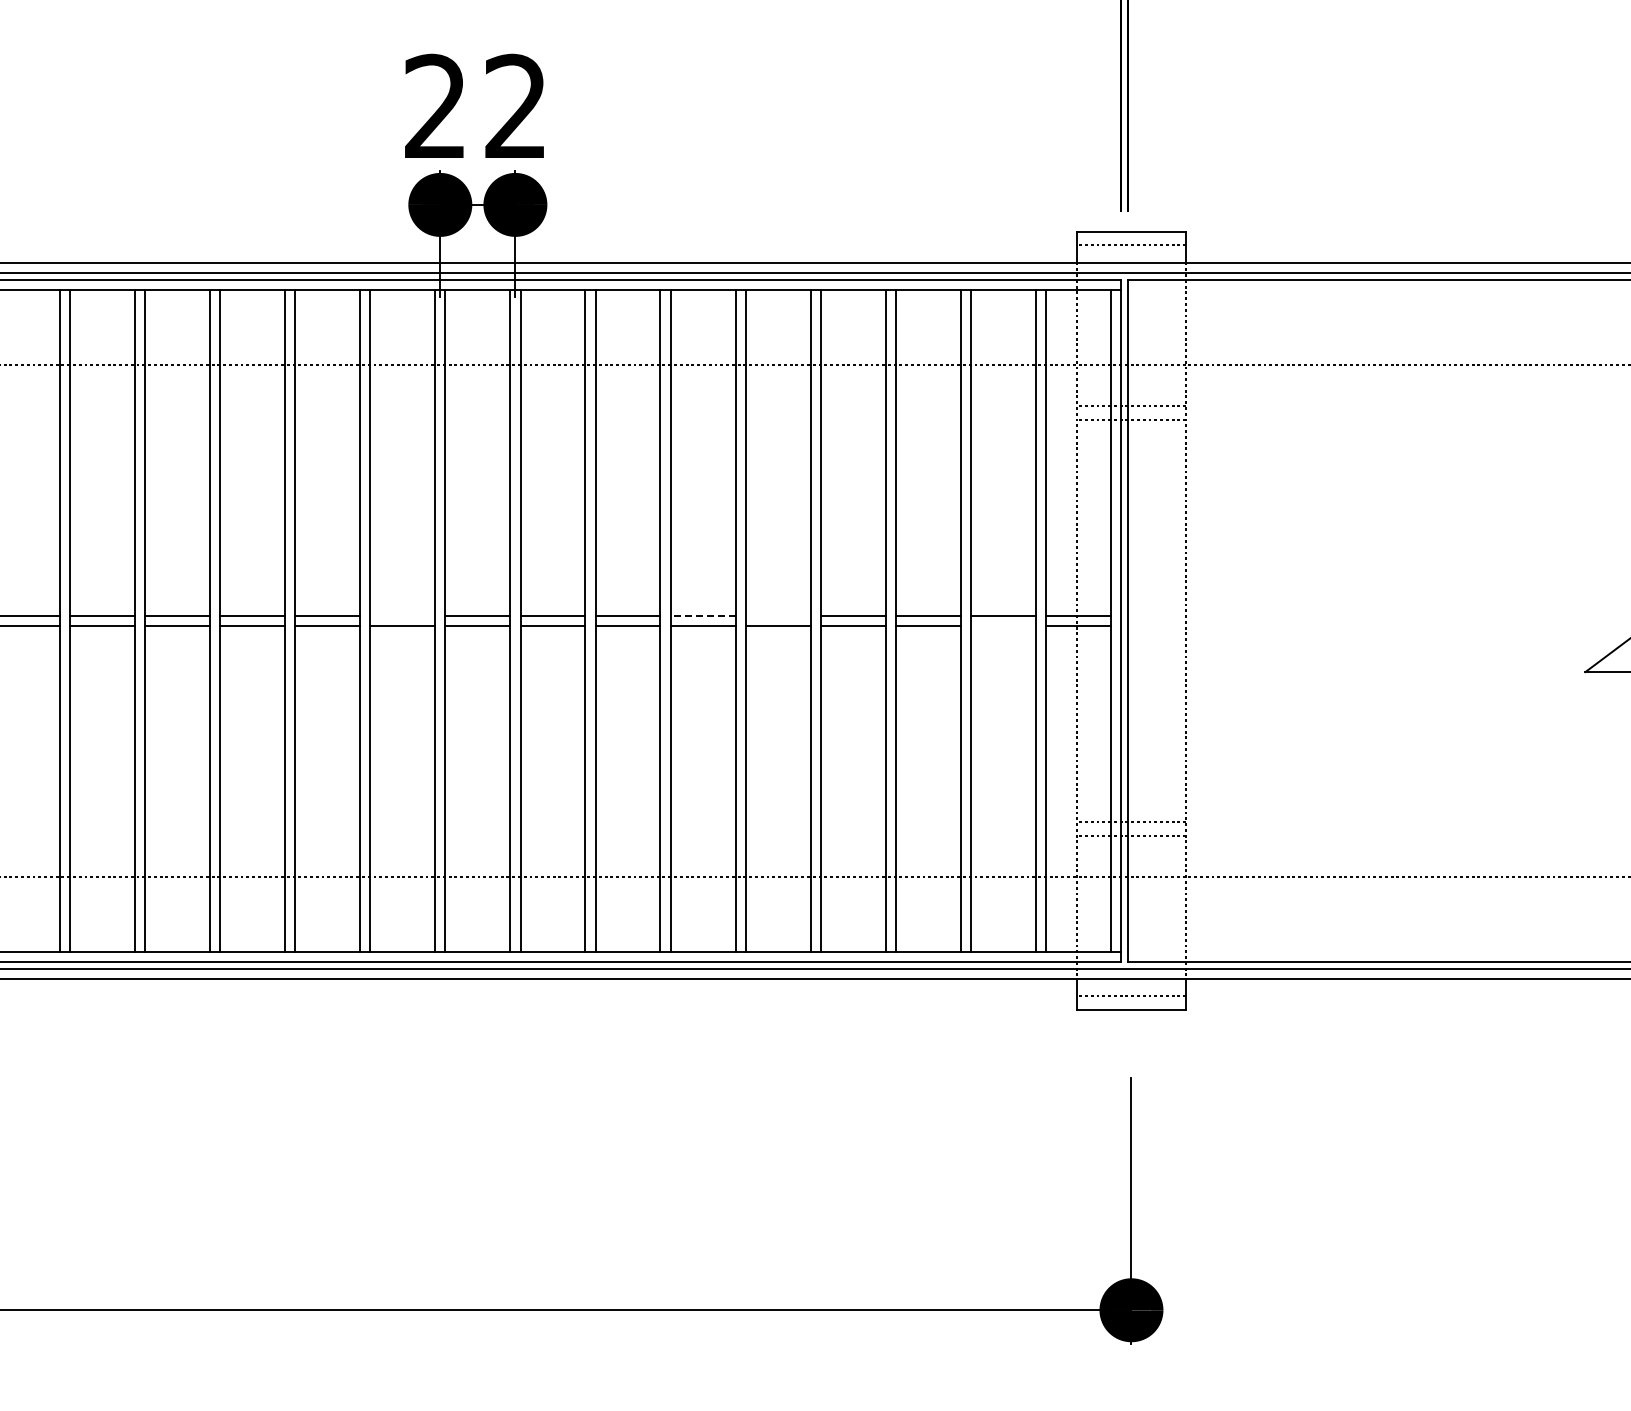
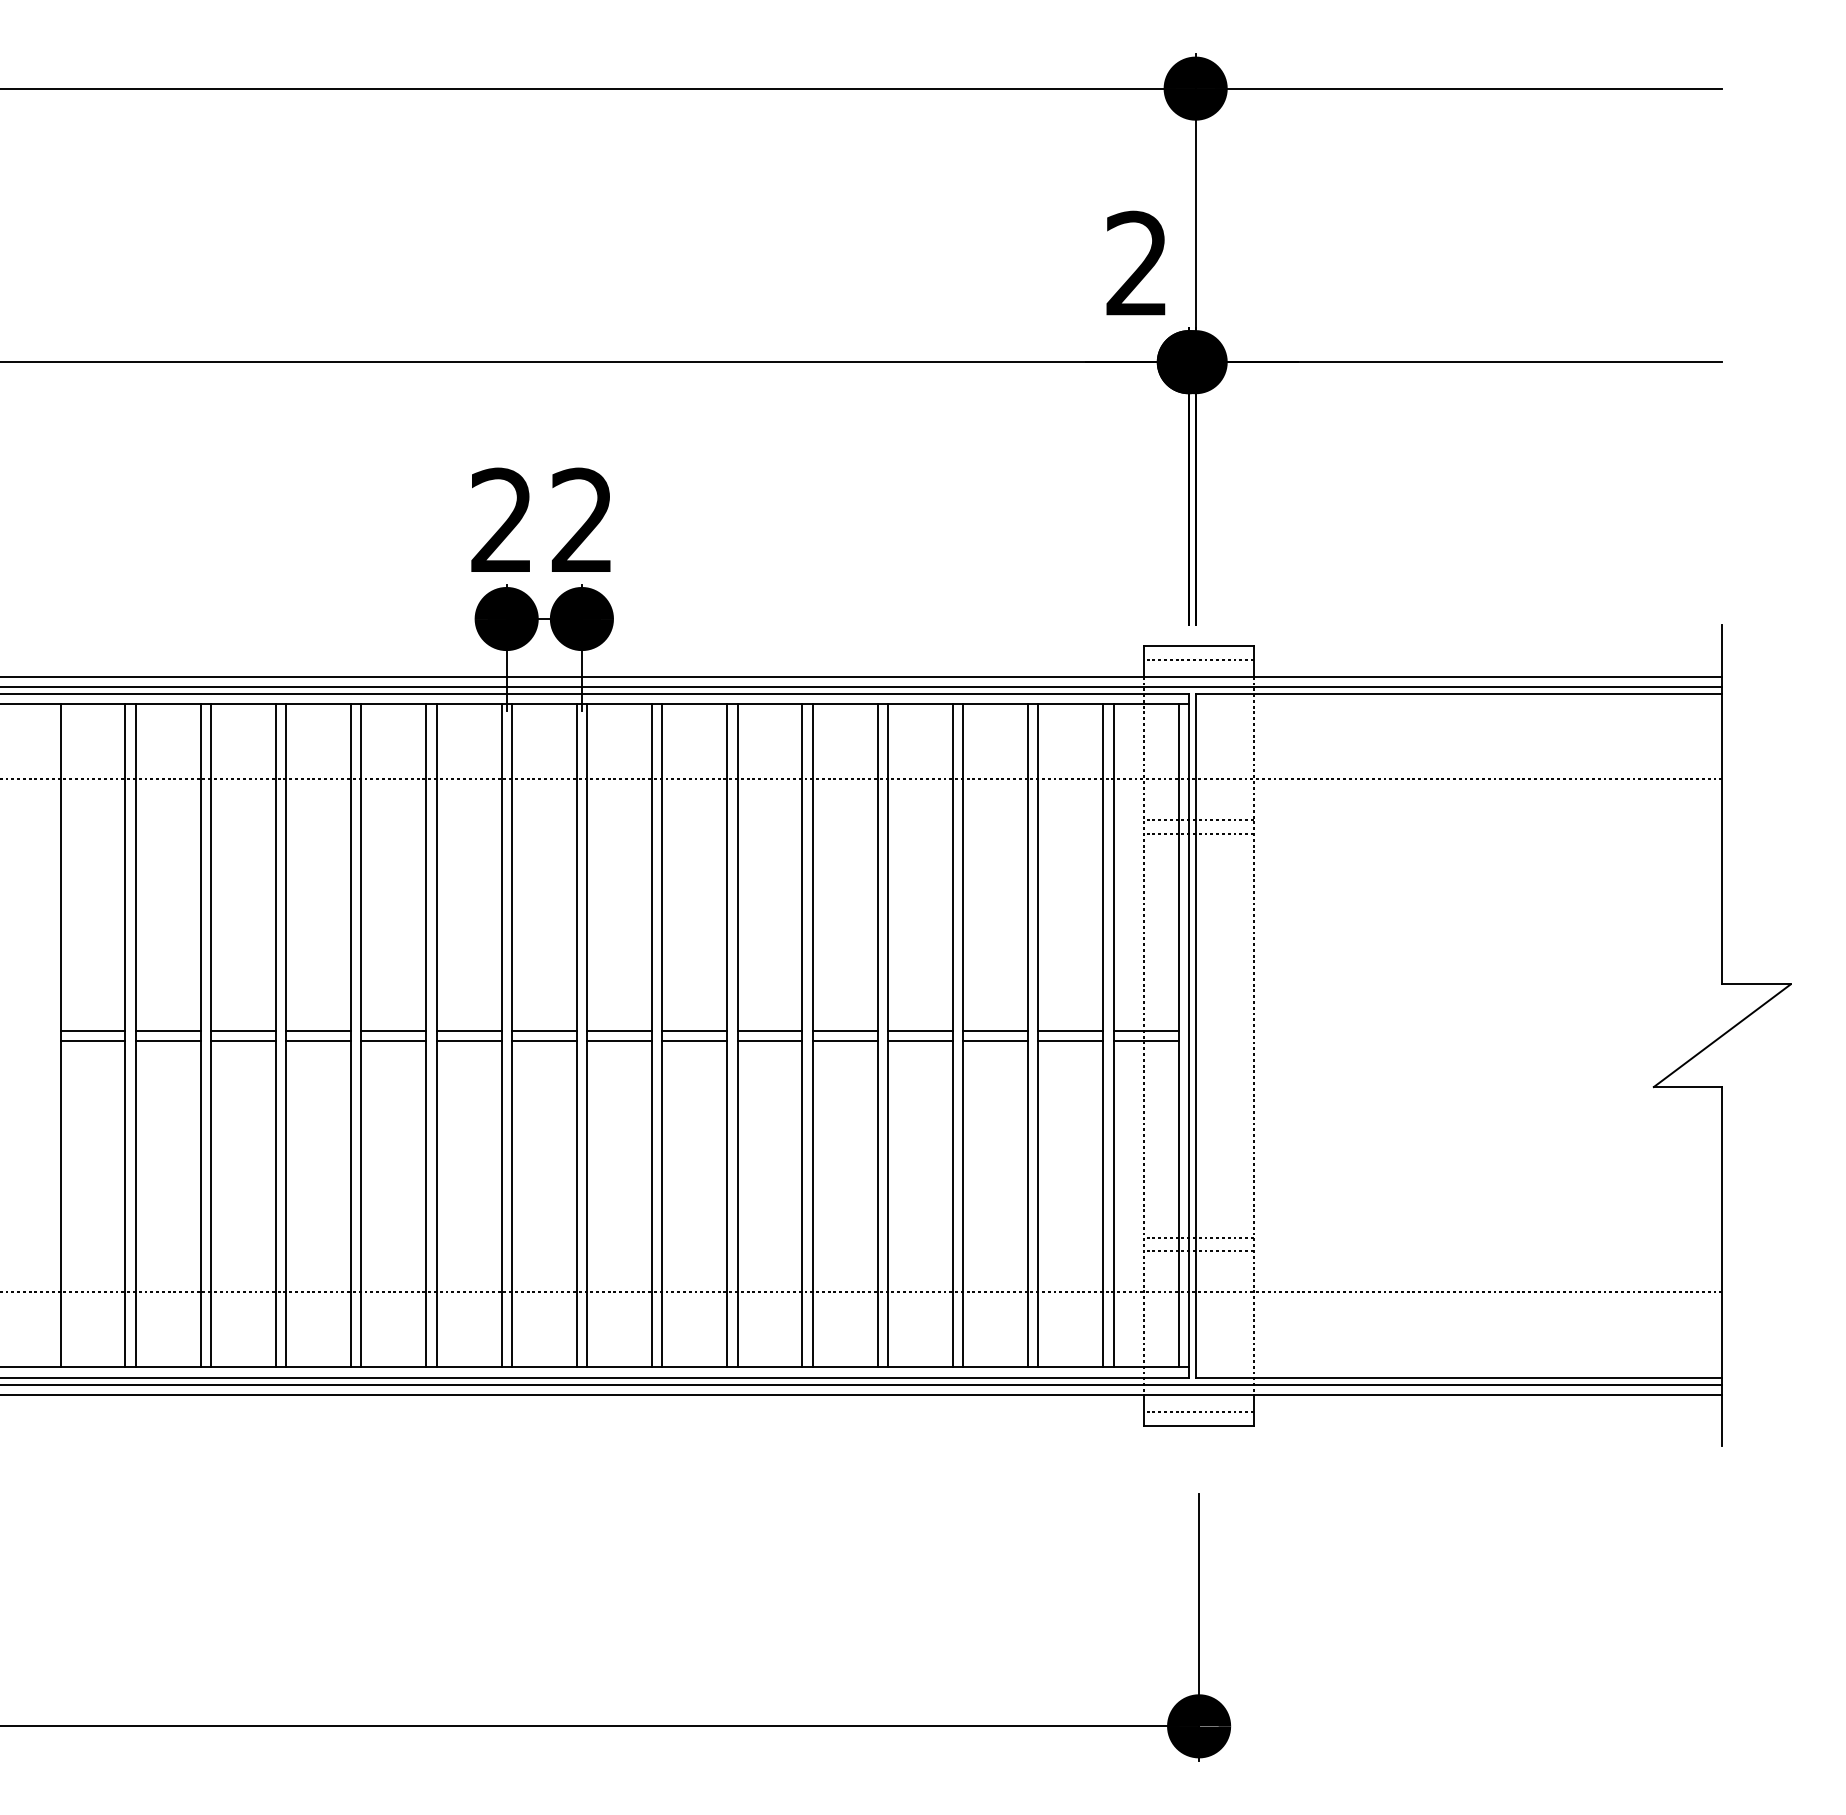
line: (402, 615) -> (468, 1030), added
line: (702, 615) -> (769, 1030), dashed -> solid
line: (777, 615) -> (844, 1030), added
line: (1003, 625) -> (1070, 1040), added

